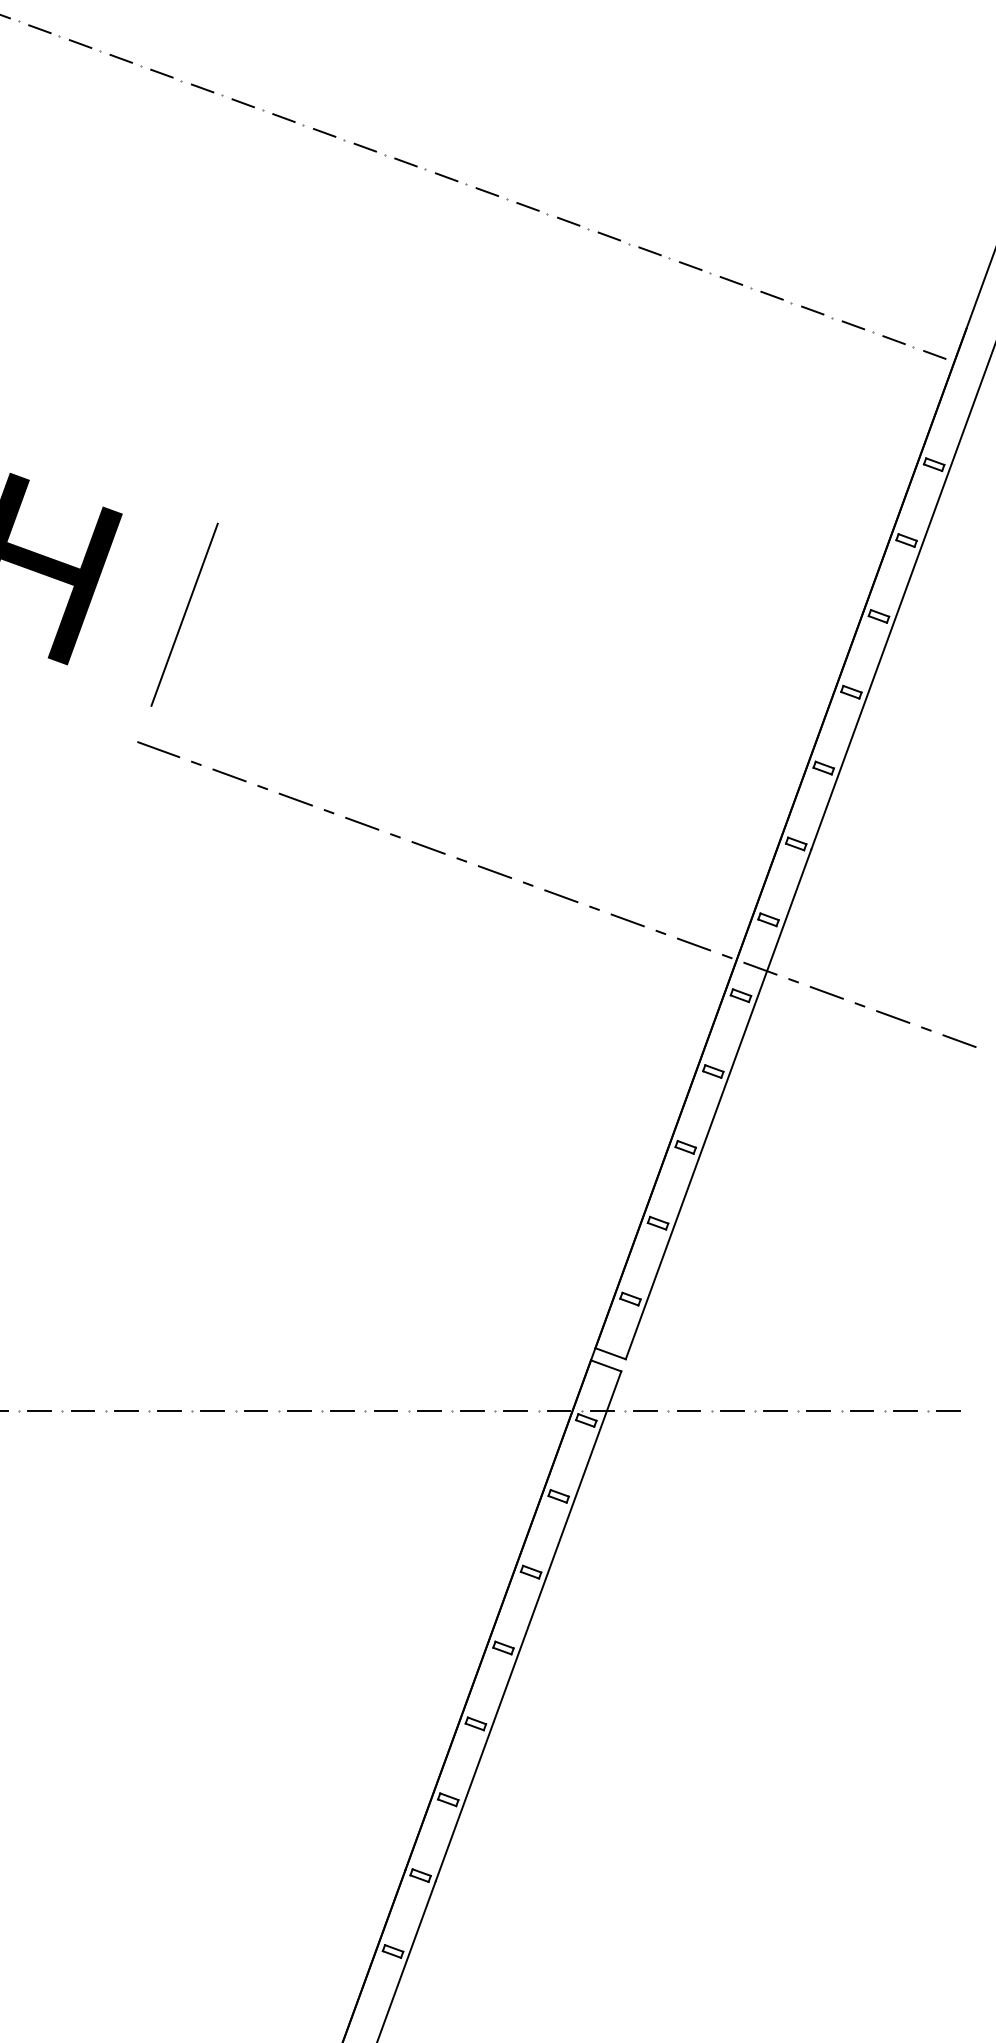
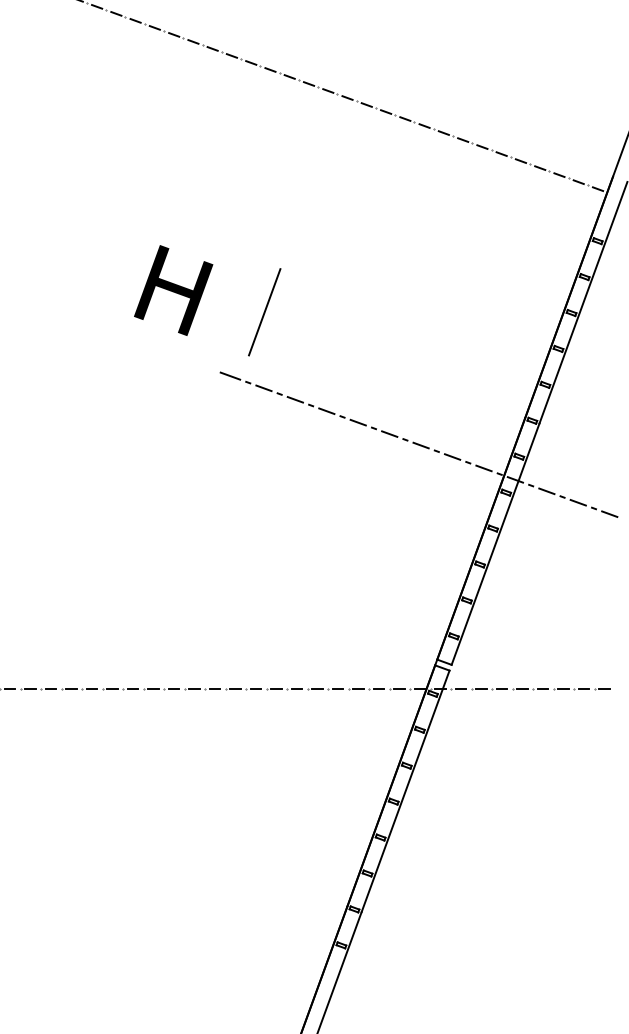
line: (184, 615) -> (264, 312), moved

